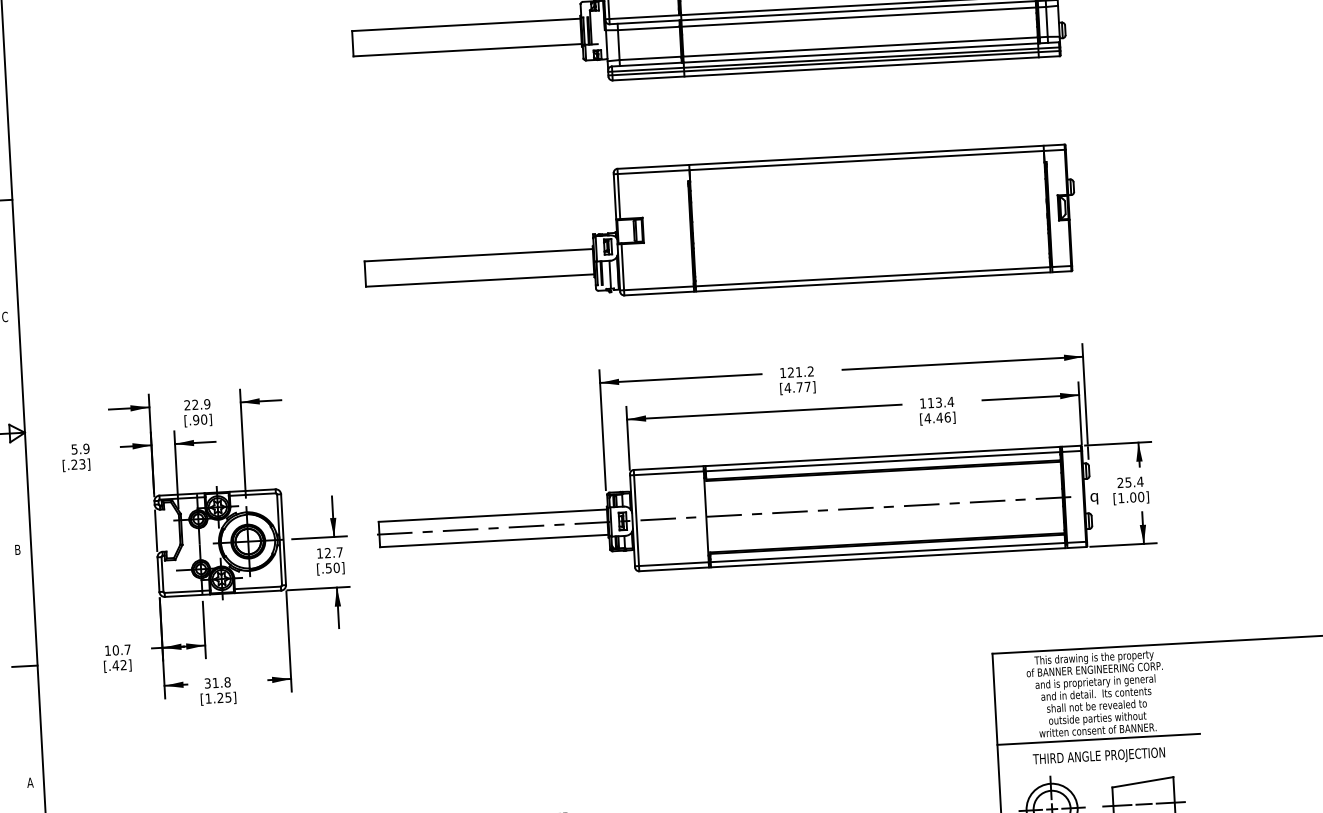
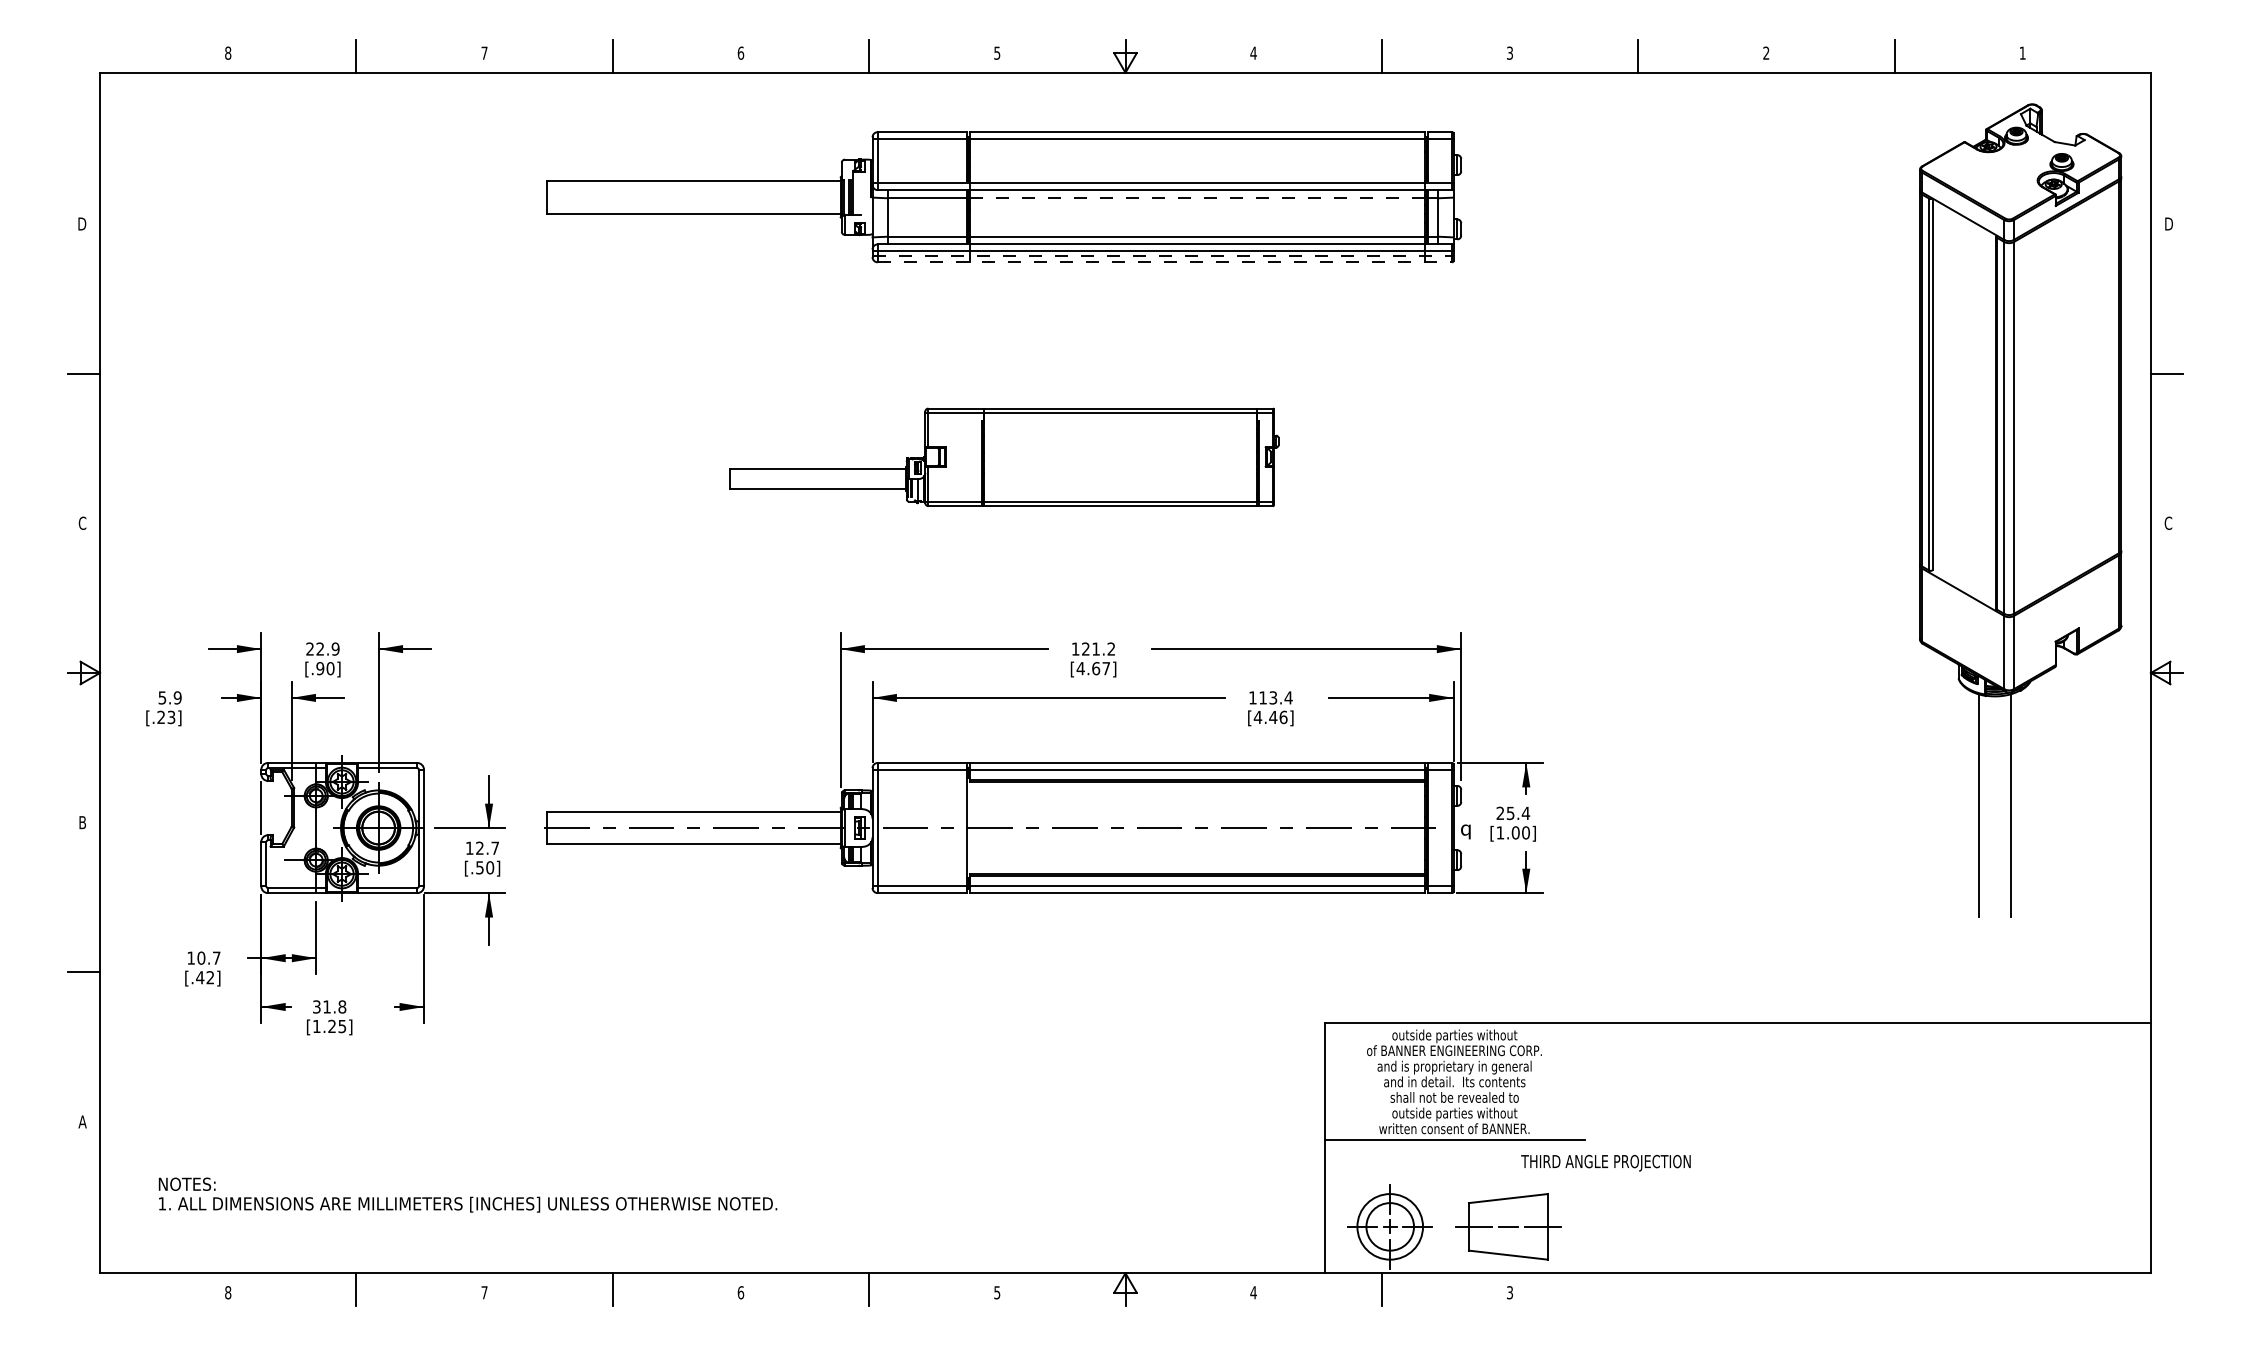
line: (858, 17) -> (1197, 198), solid -> dashed
line: (834, 63) -> (1163, 255), solid -> dashed
line: (836, 68) -> (1165, 262), solid -> dashed
part: (719, 226) -> (1004, 457), size x0.6
text: (800, 387) -> (1096, 668), [4.77] -> [4.67]
text: (1094, 658) -> (1454, 1036), This drawing is the property -> outside parties without
text: (1098, 757) -> (1605, 1163), moved

